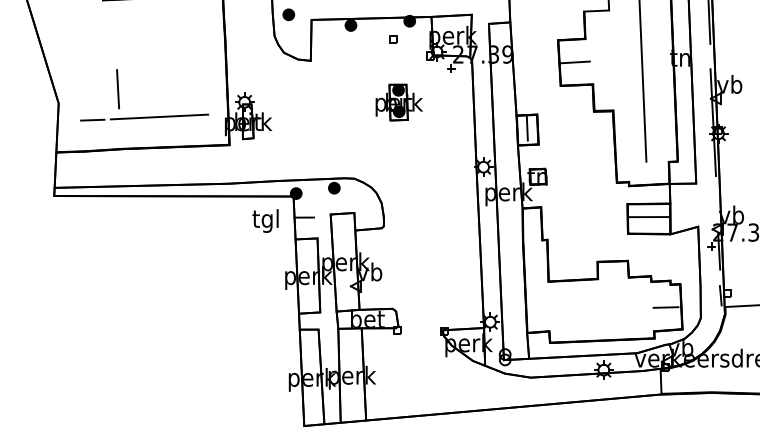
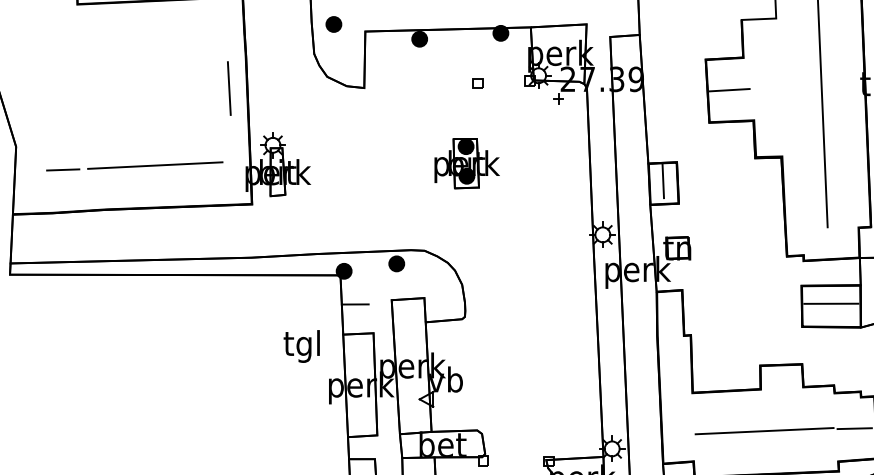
part: (393, 39) -> (478, 83), moved
line: (117, 89) -> (228, 88), moved
part: (398, 102) -> (466, 163), moved
text: (265, 220) -> (301, 345), moved
line: (600, 309) -> (764, 431), added

